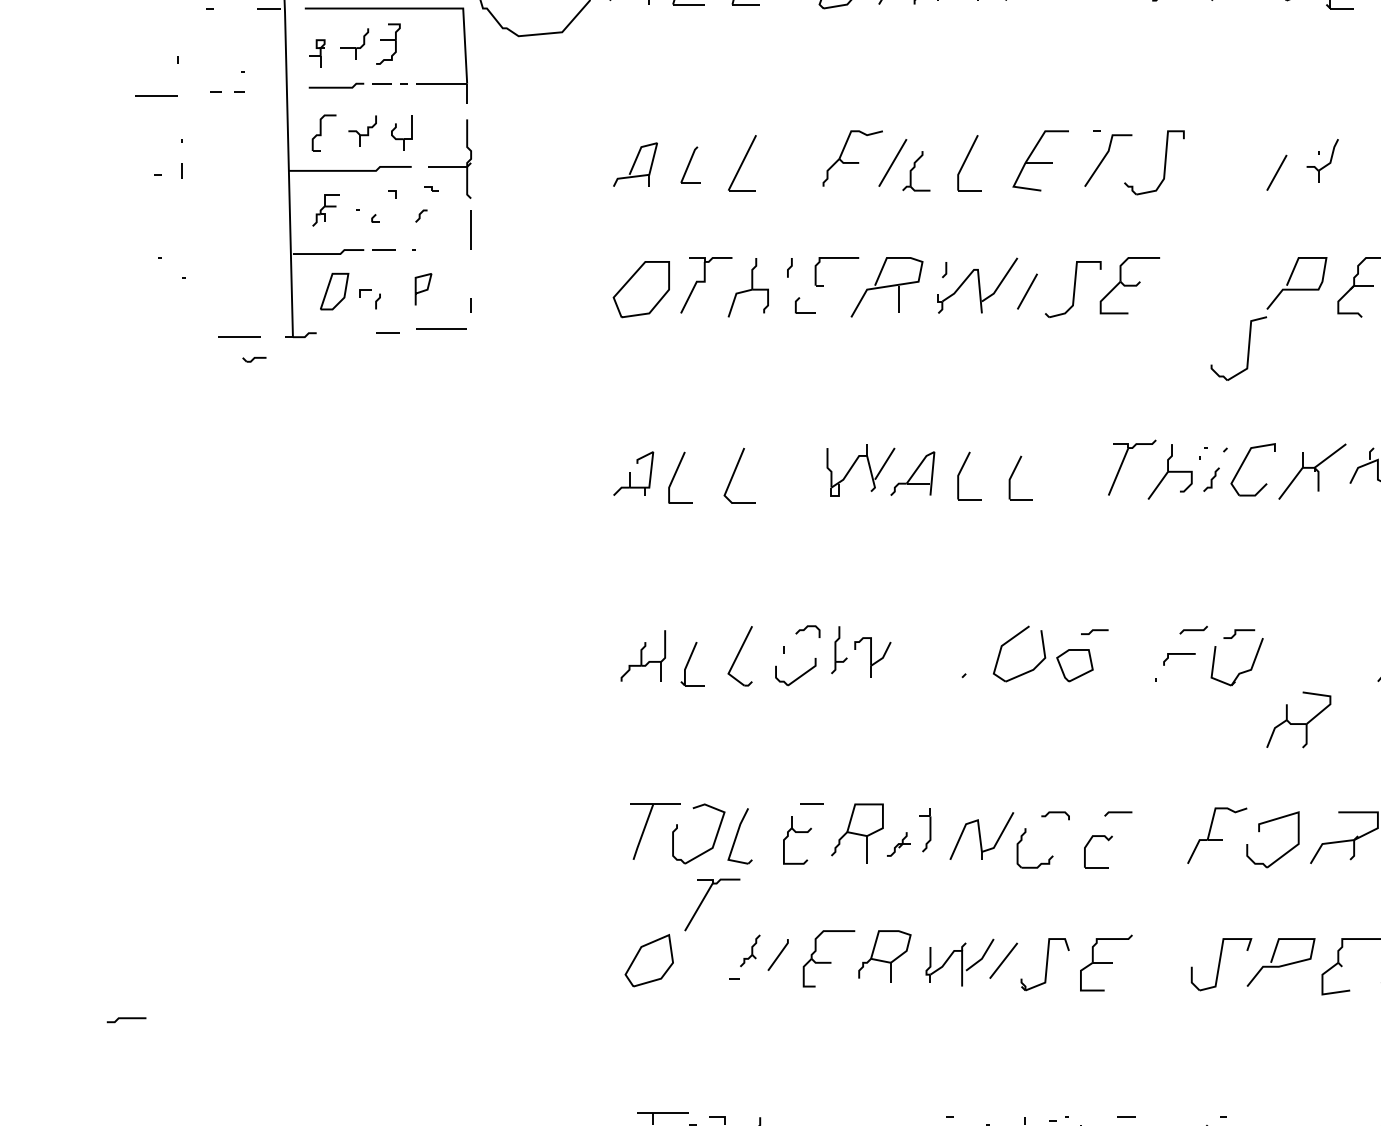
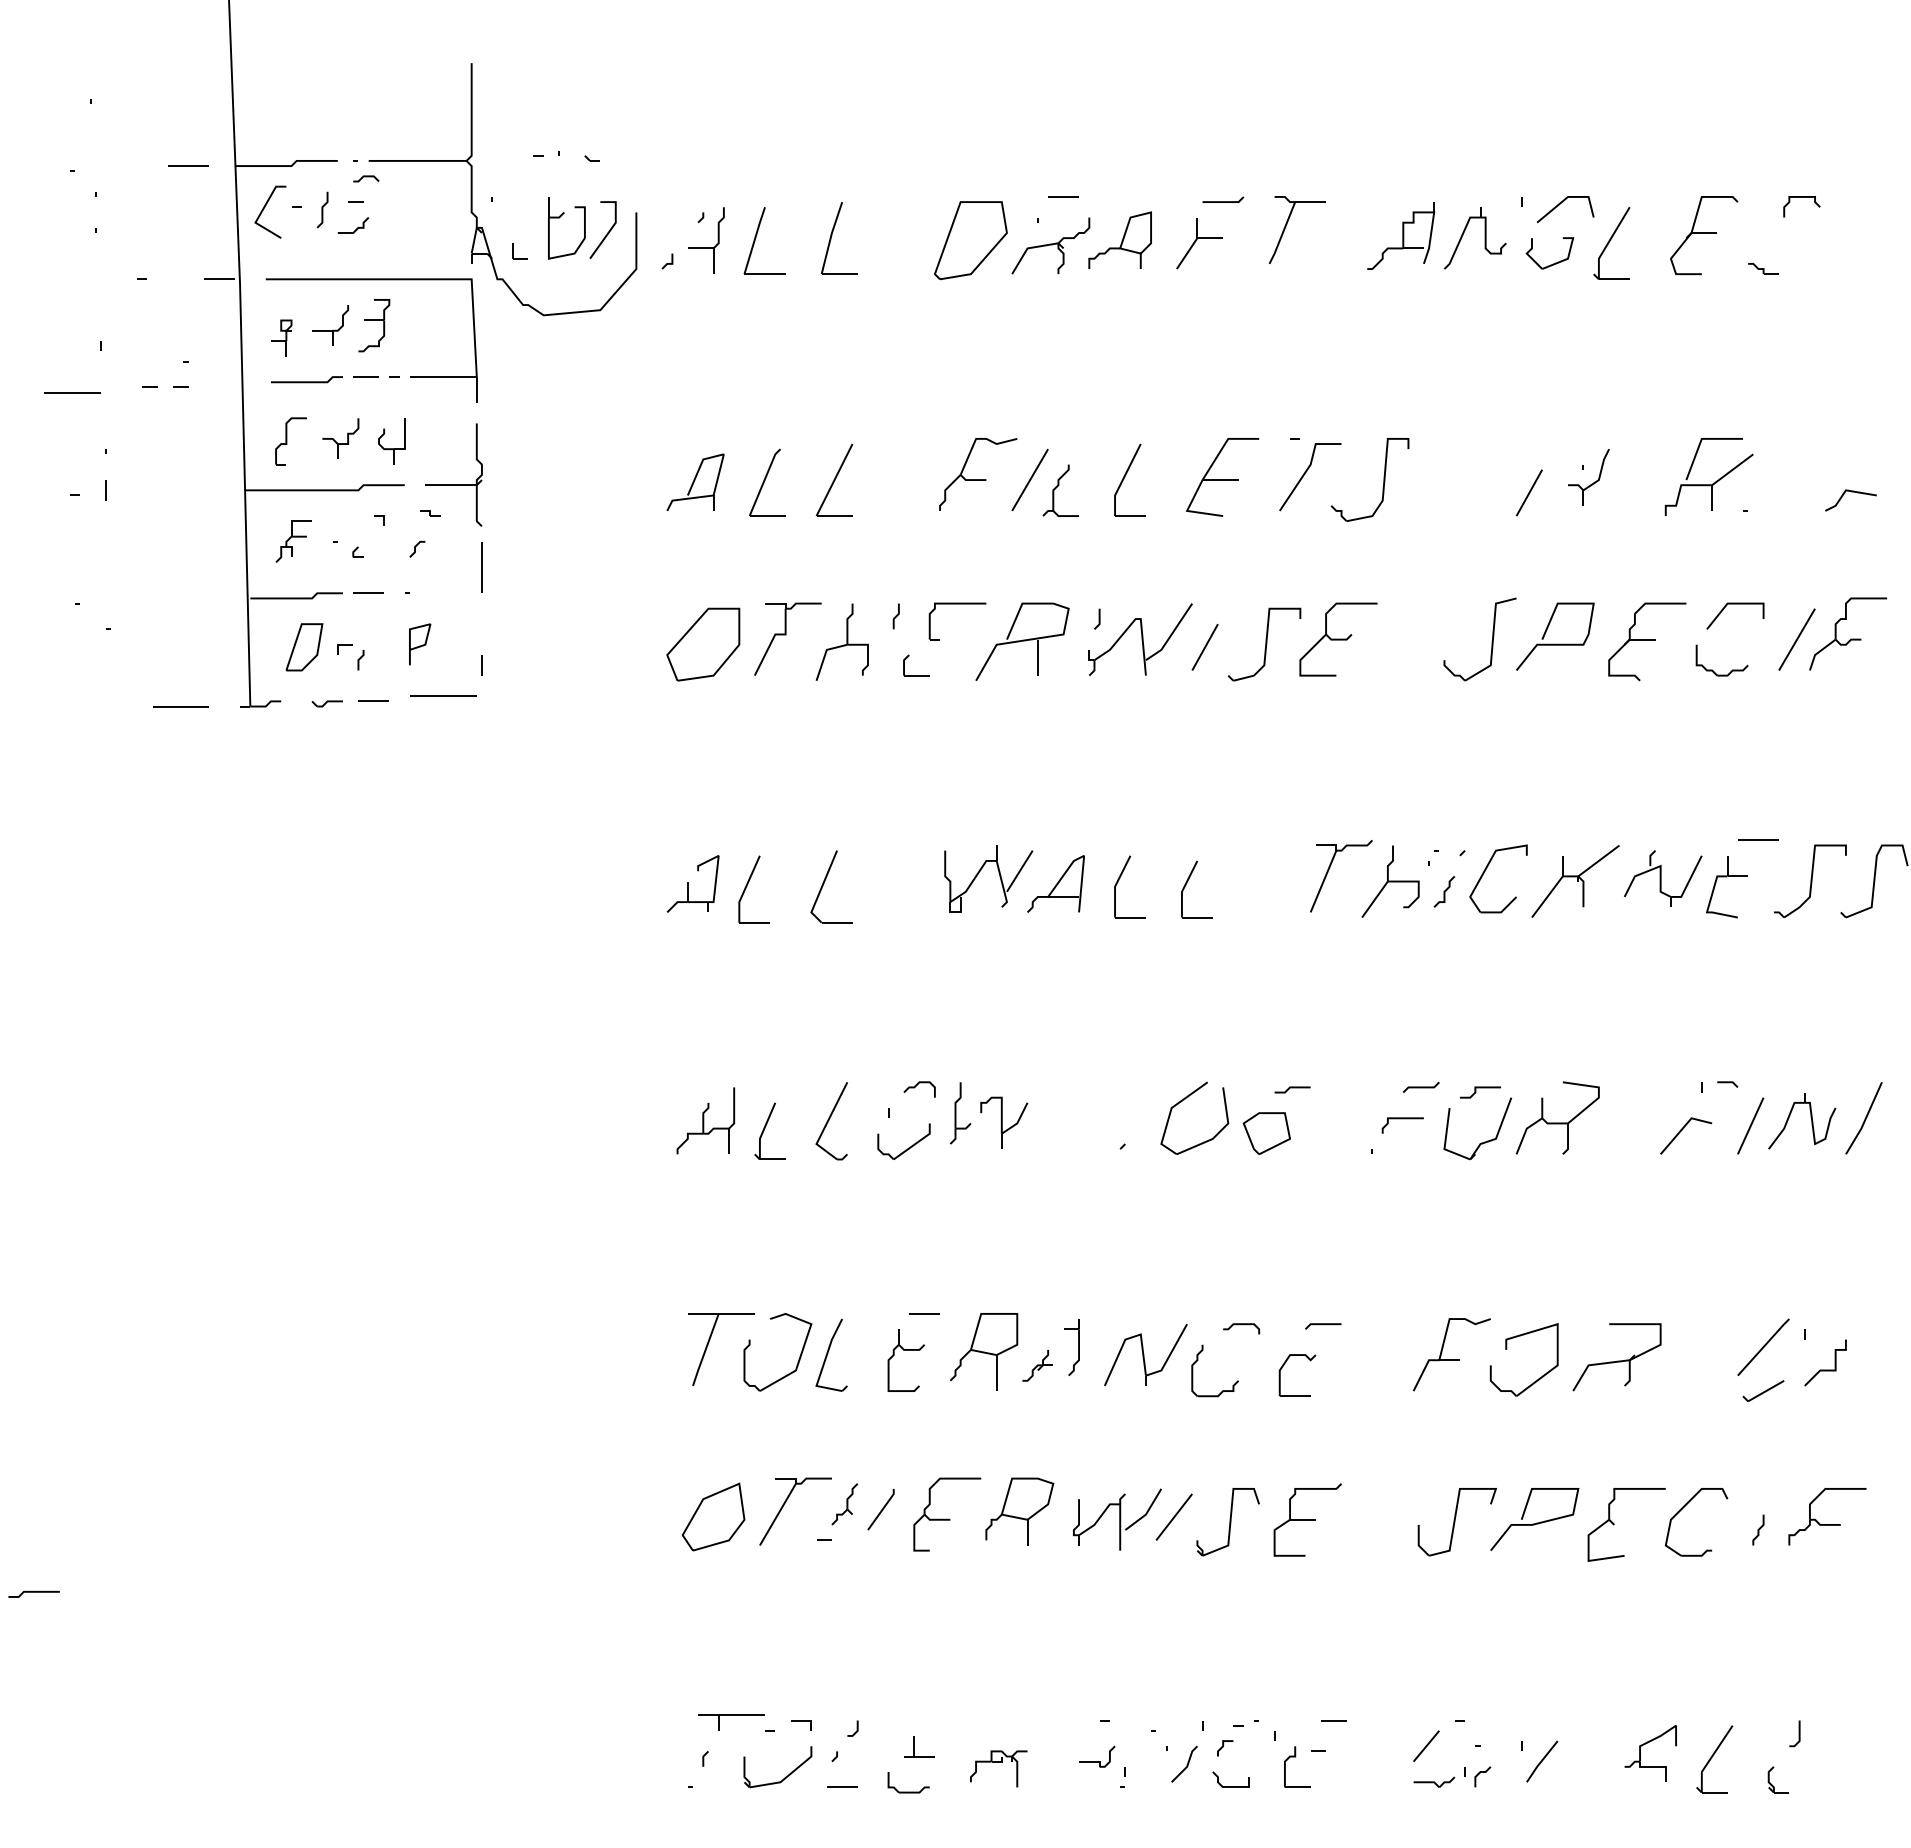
part: (690, 164) -> (767, 482), size x1.43
part: (1247, 350) -> (1491, 641), moved
part: (253, 359) -> (326, 703), moved
part: (1298, 719) -> (1557, 1117), moved
part: (703, 900) -> (784, 1505), moved

